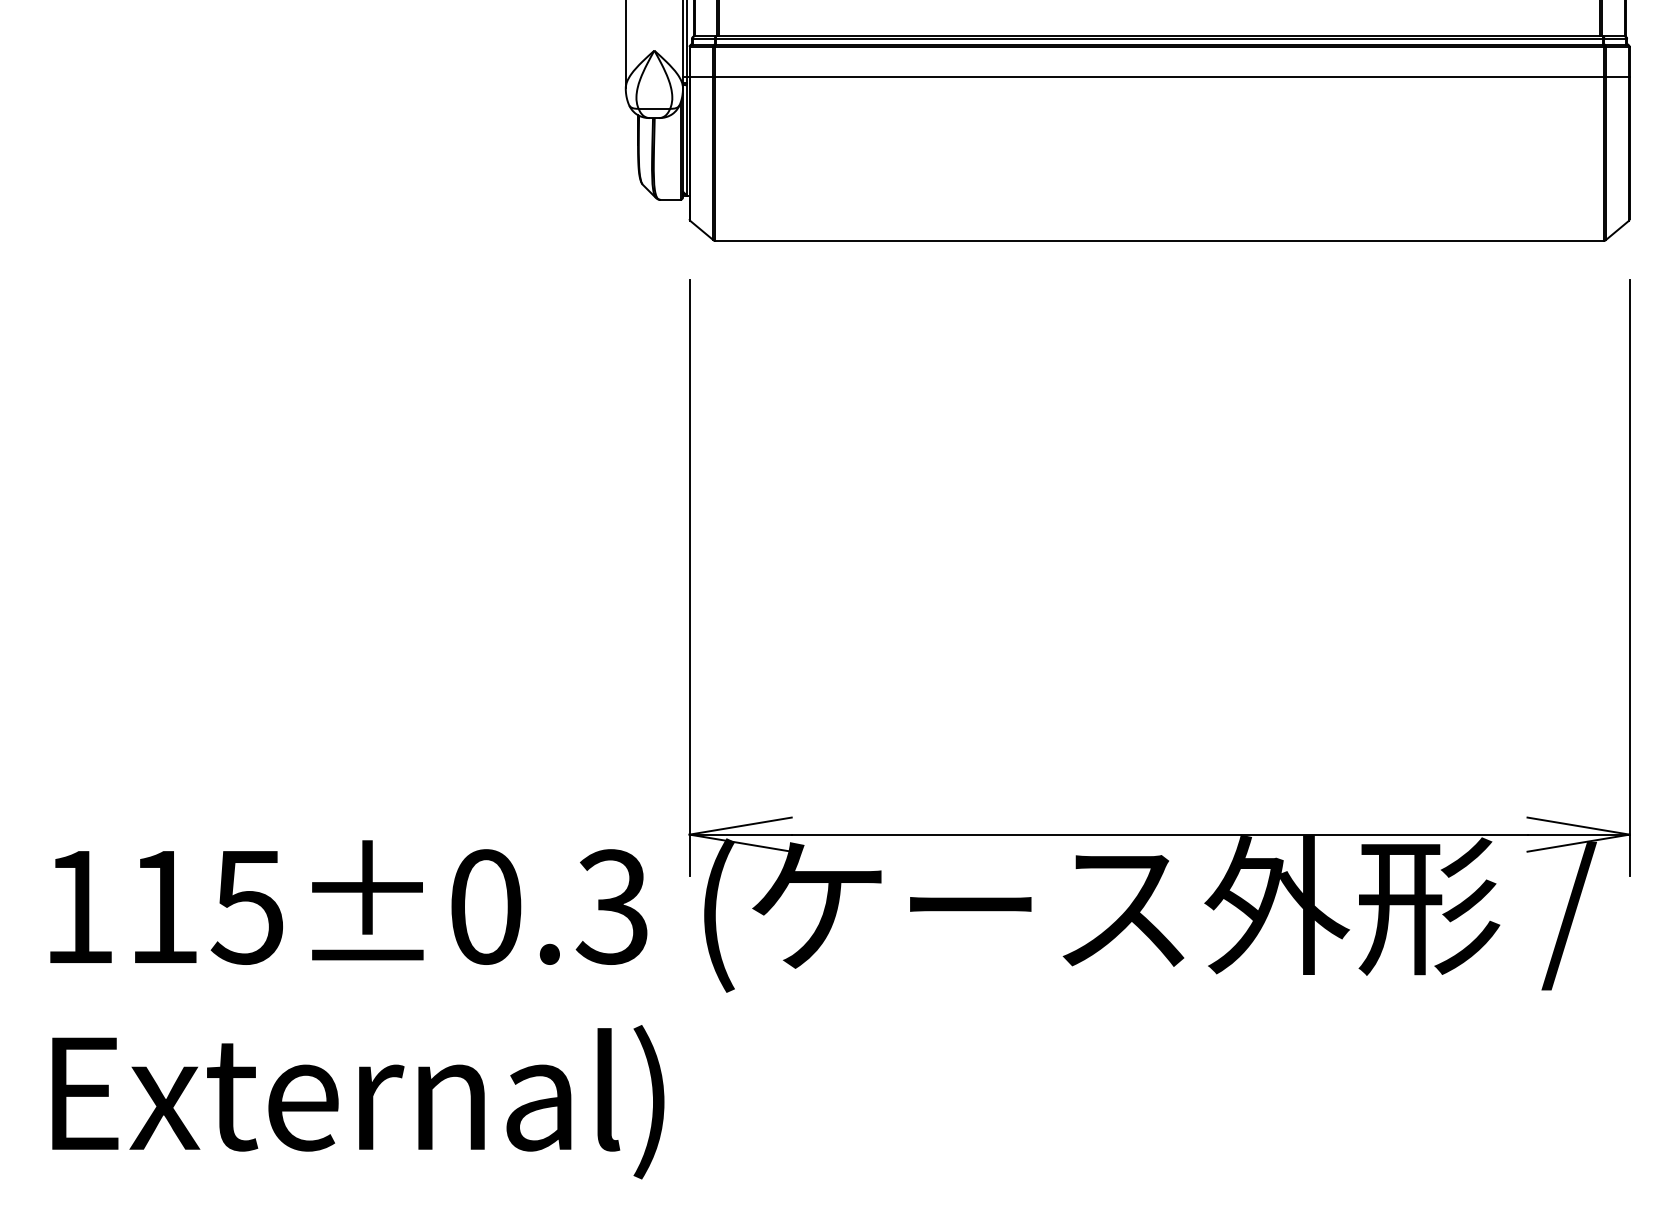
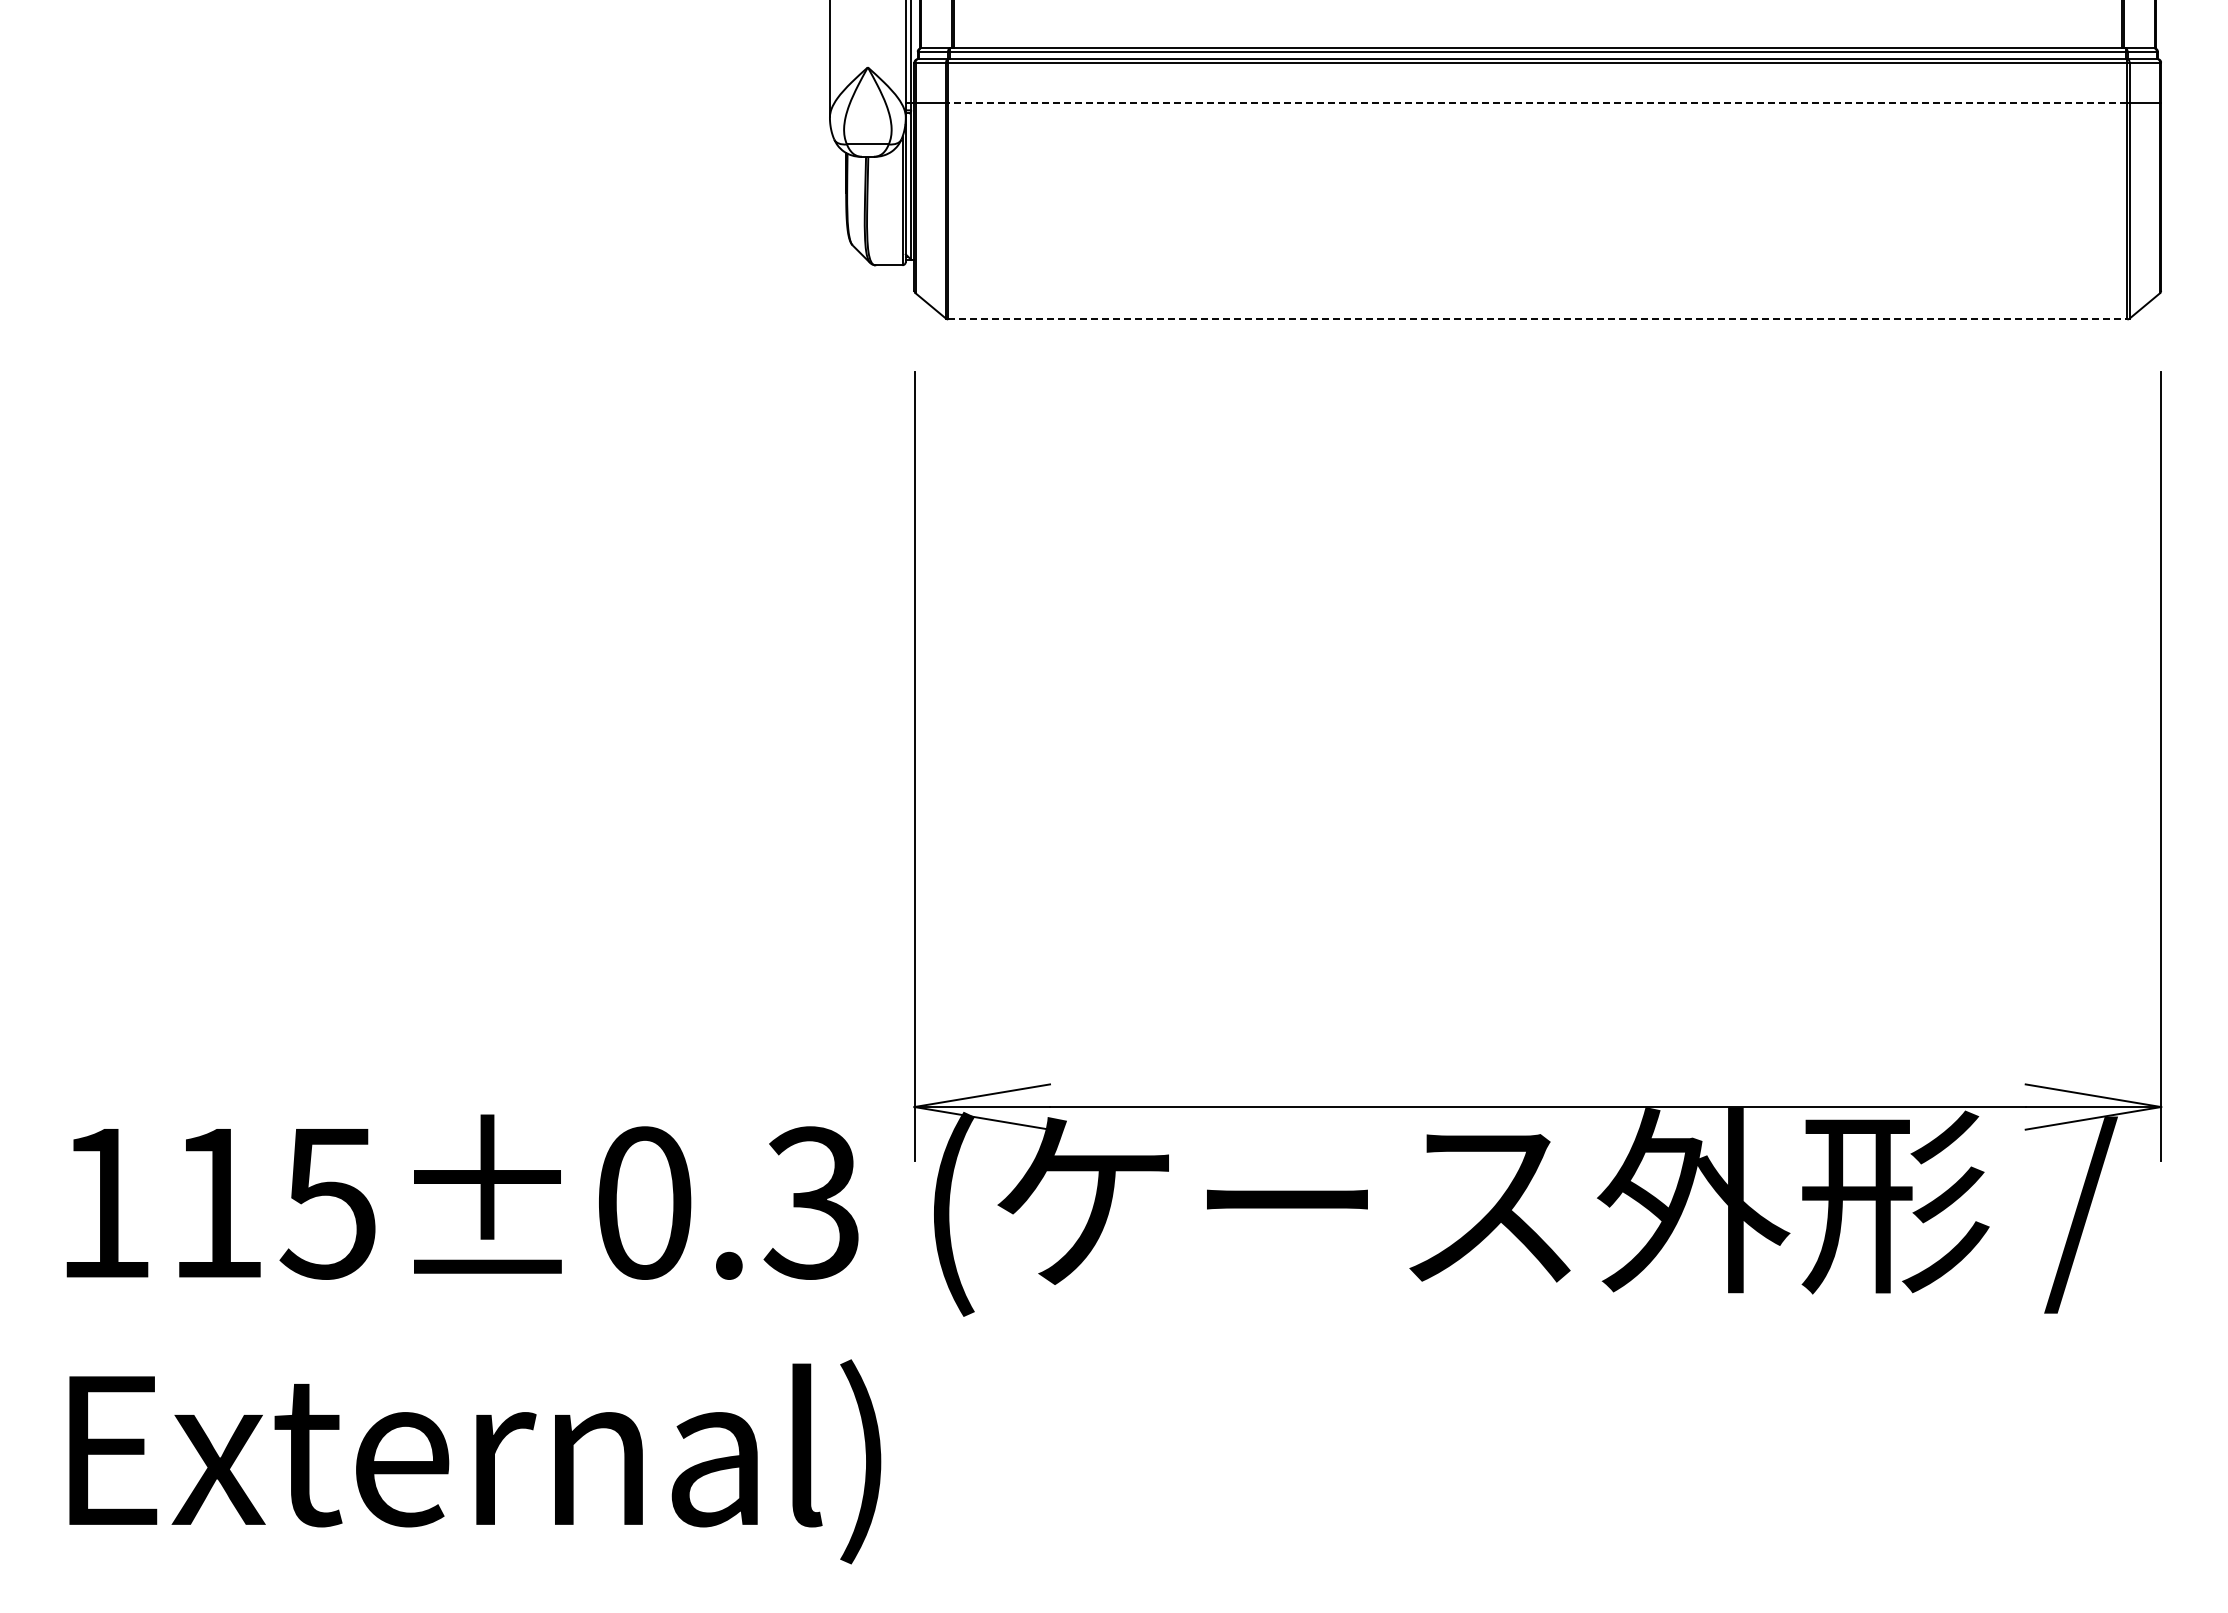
line: (1159, 77) -> (1537, 102), solid -> dashed
line: (1159, 240) -> (1537, 319), solid -> dashed

